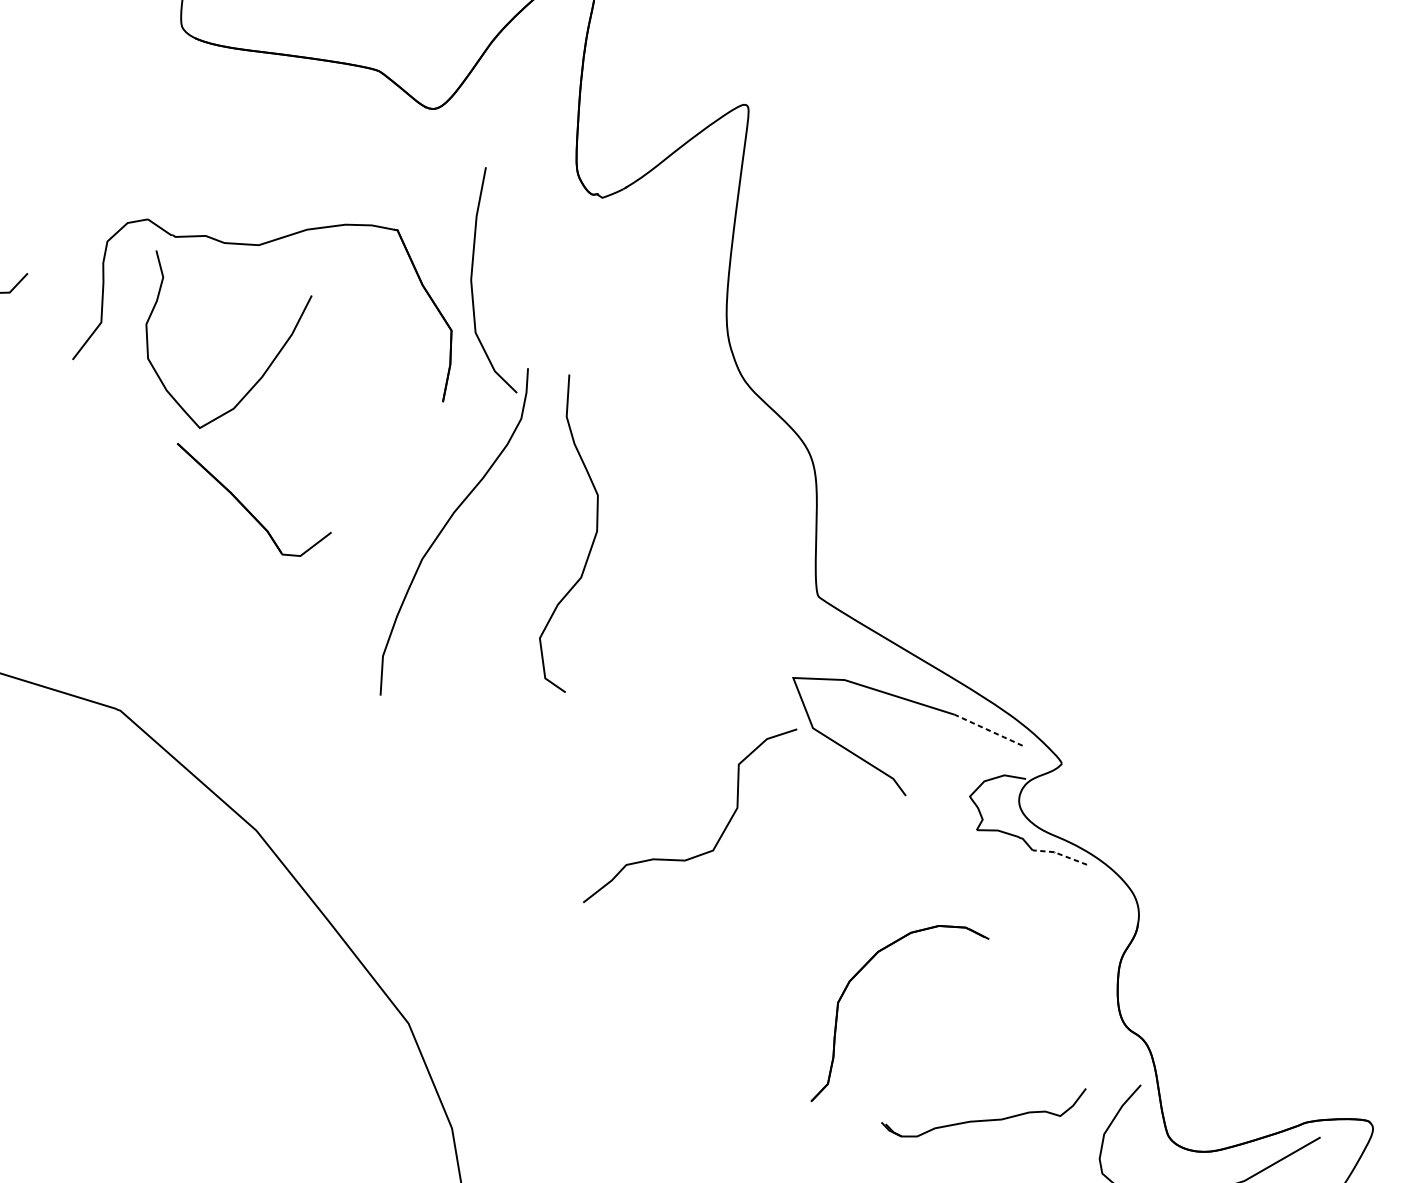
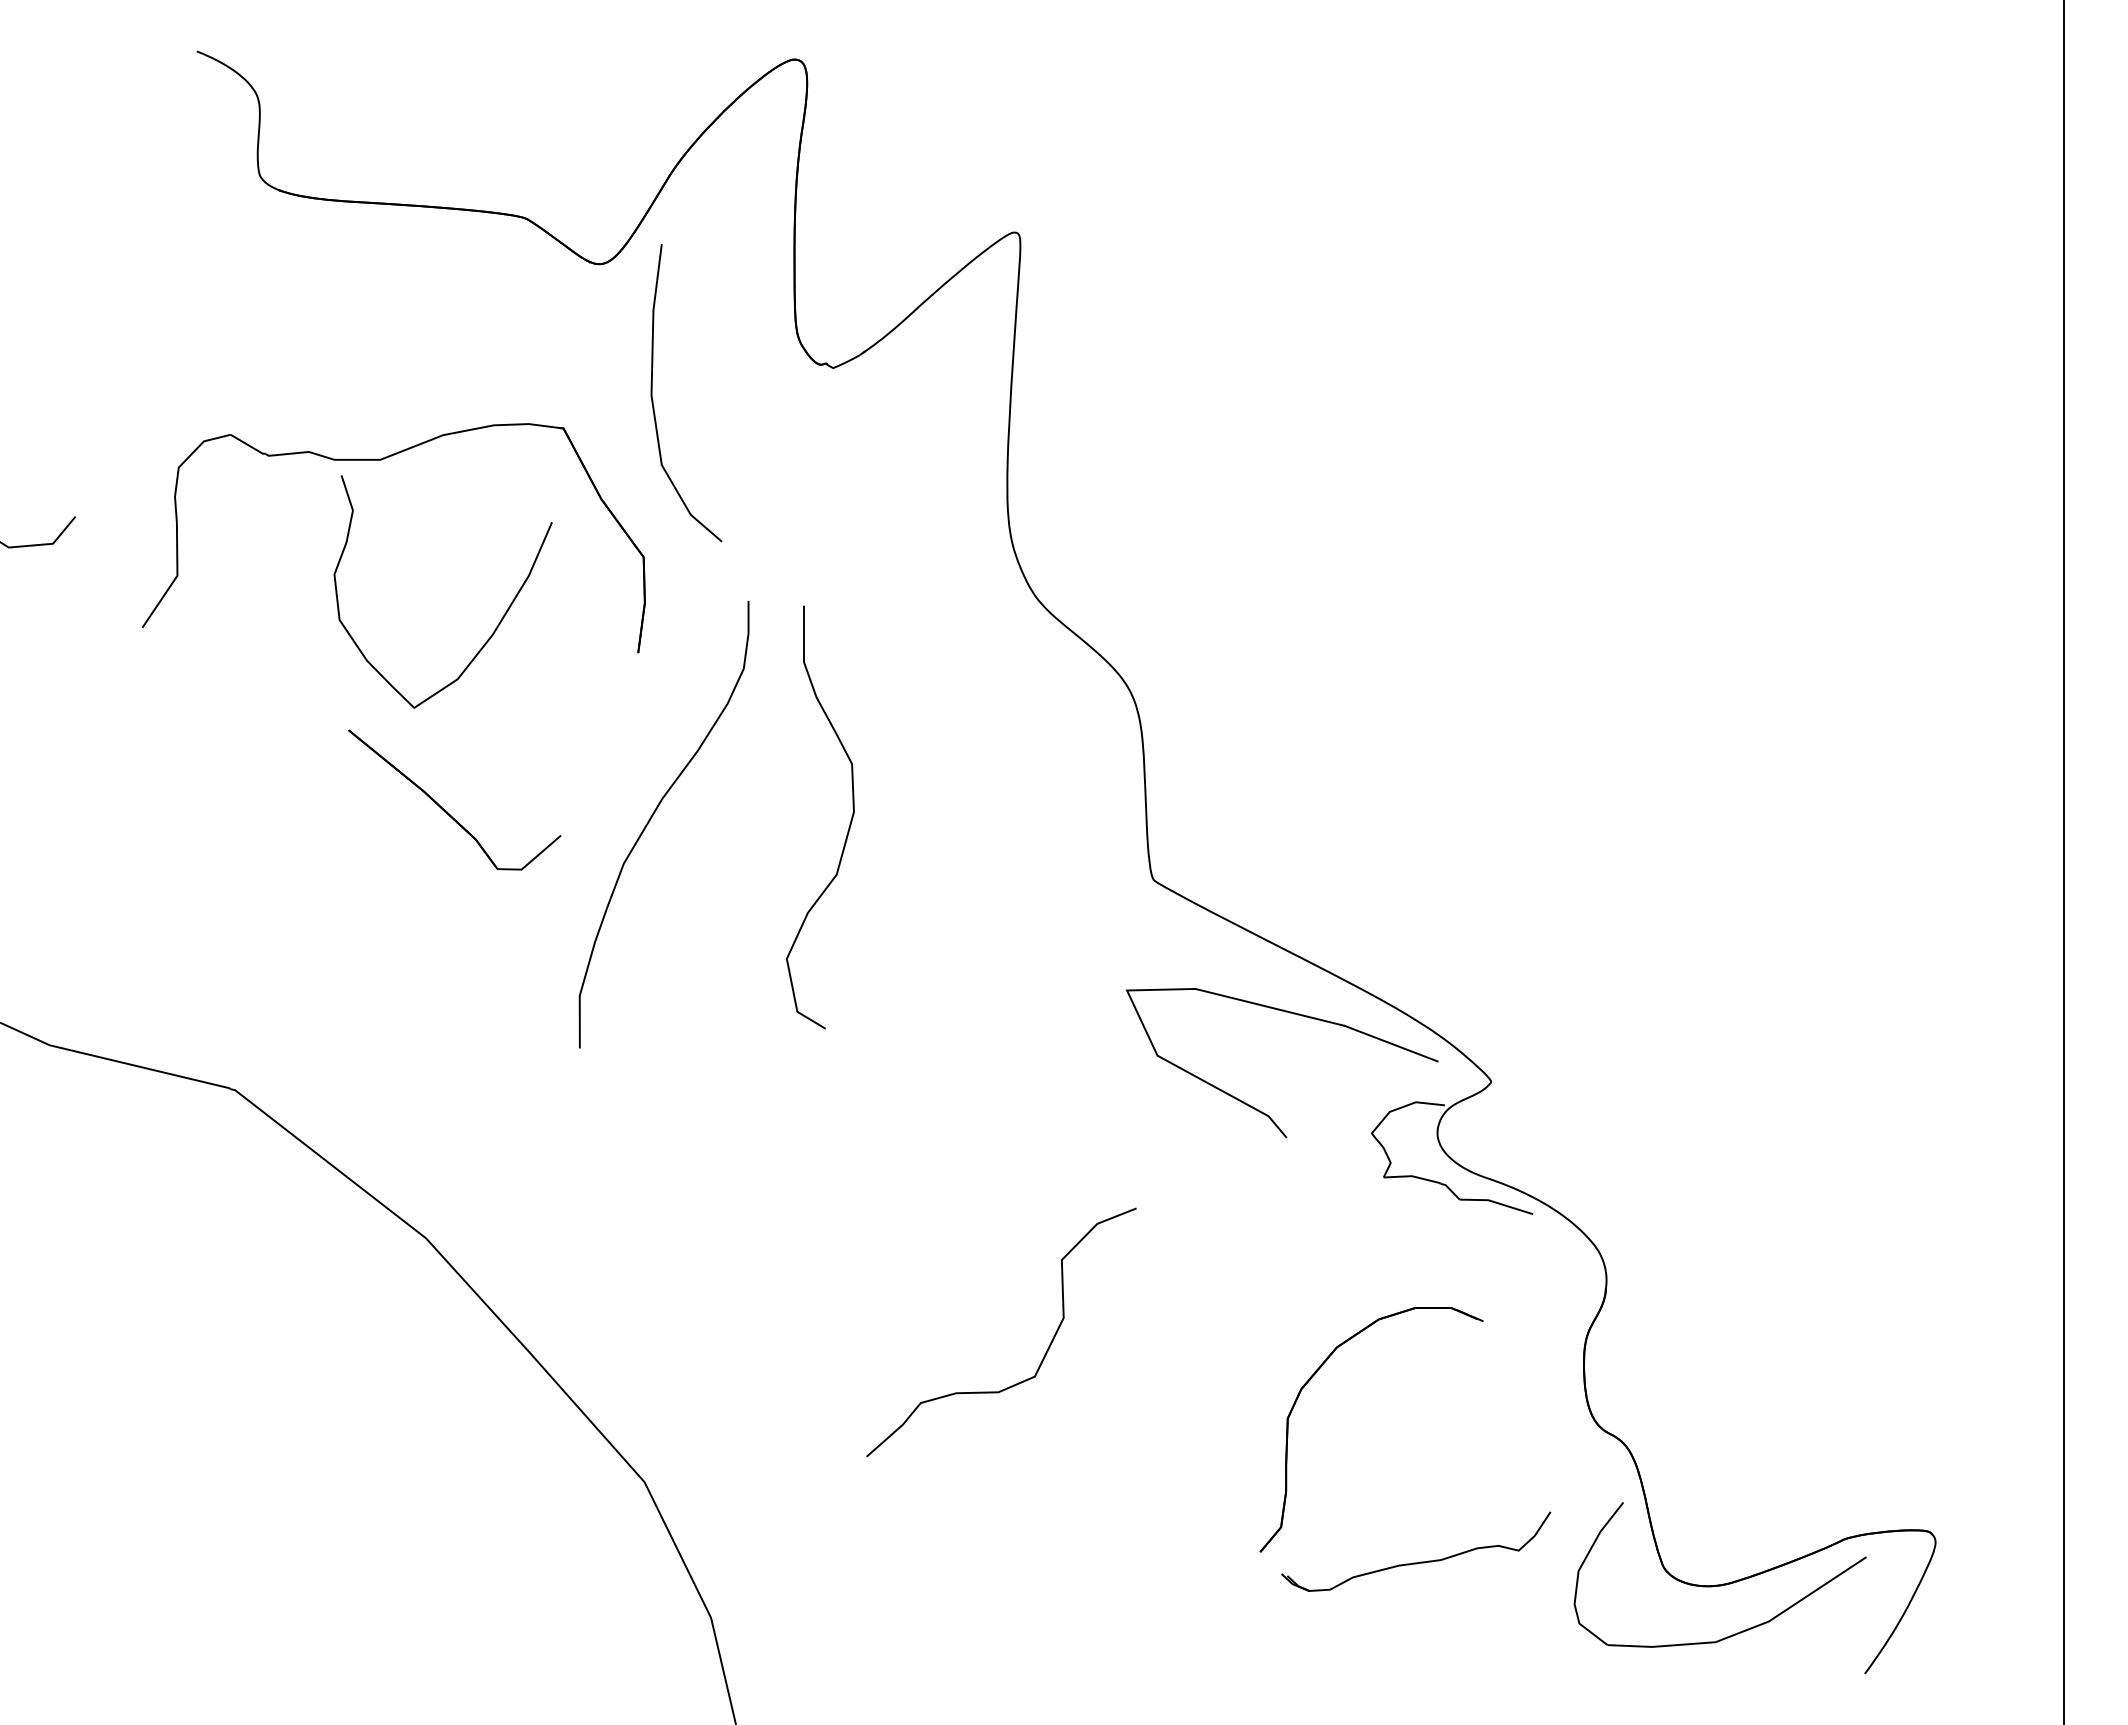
curve: (472, 283) -> (653, 400), moved
curve: (265, 370) -> (496, 626), moved
part: (246, 508) -> (446, 810), moved
line: (988, 730) -> (1391, 1043), dashed -> solid
curve: (721, 834) -> (1044, 1354), moved
line: (1059, 854) -> (1495, 1202), dashed -> solid
part: (856, 975) -> (1310, 1380), moved

